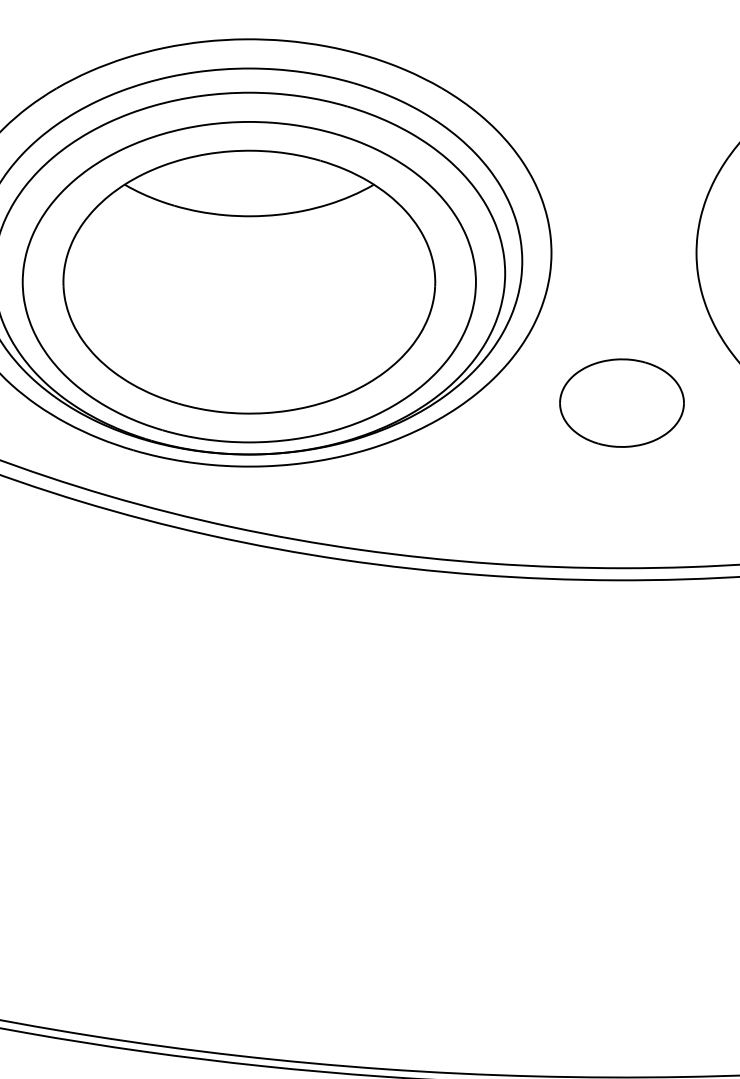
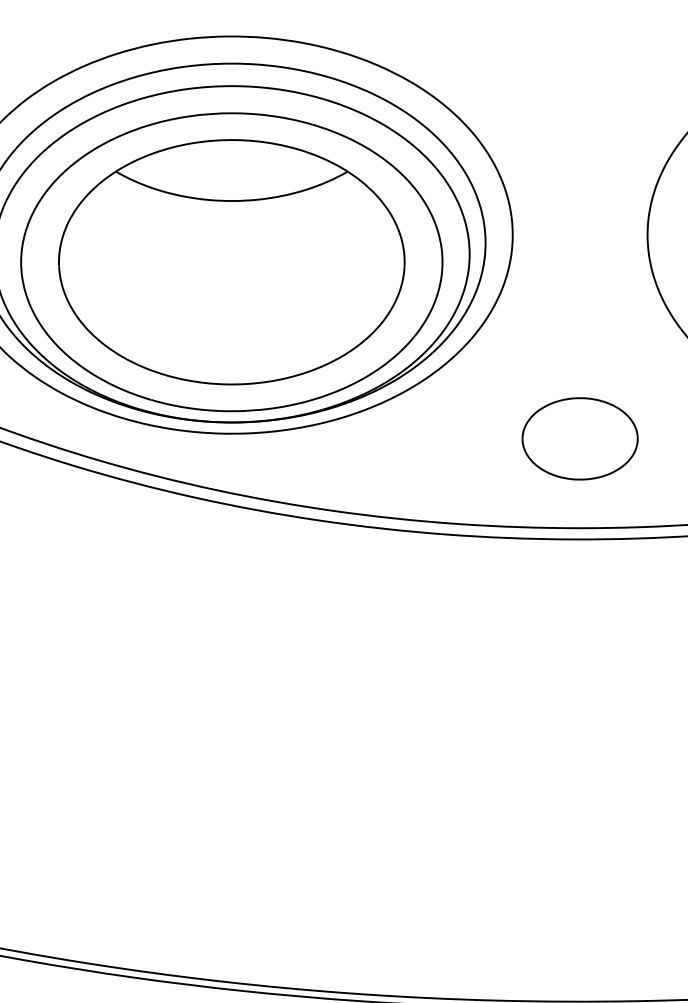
part: (621, 402) -> (579, 438), moved

